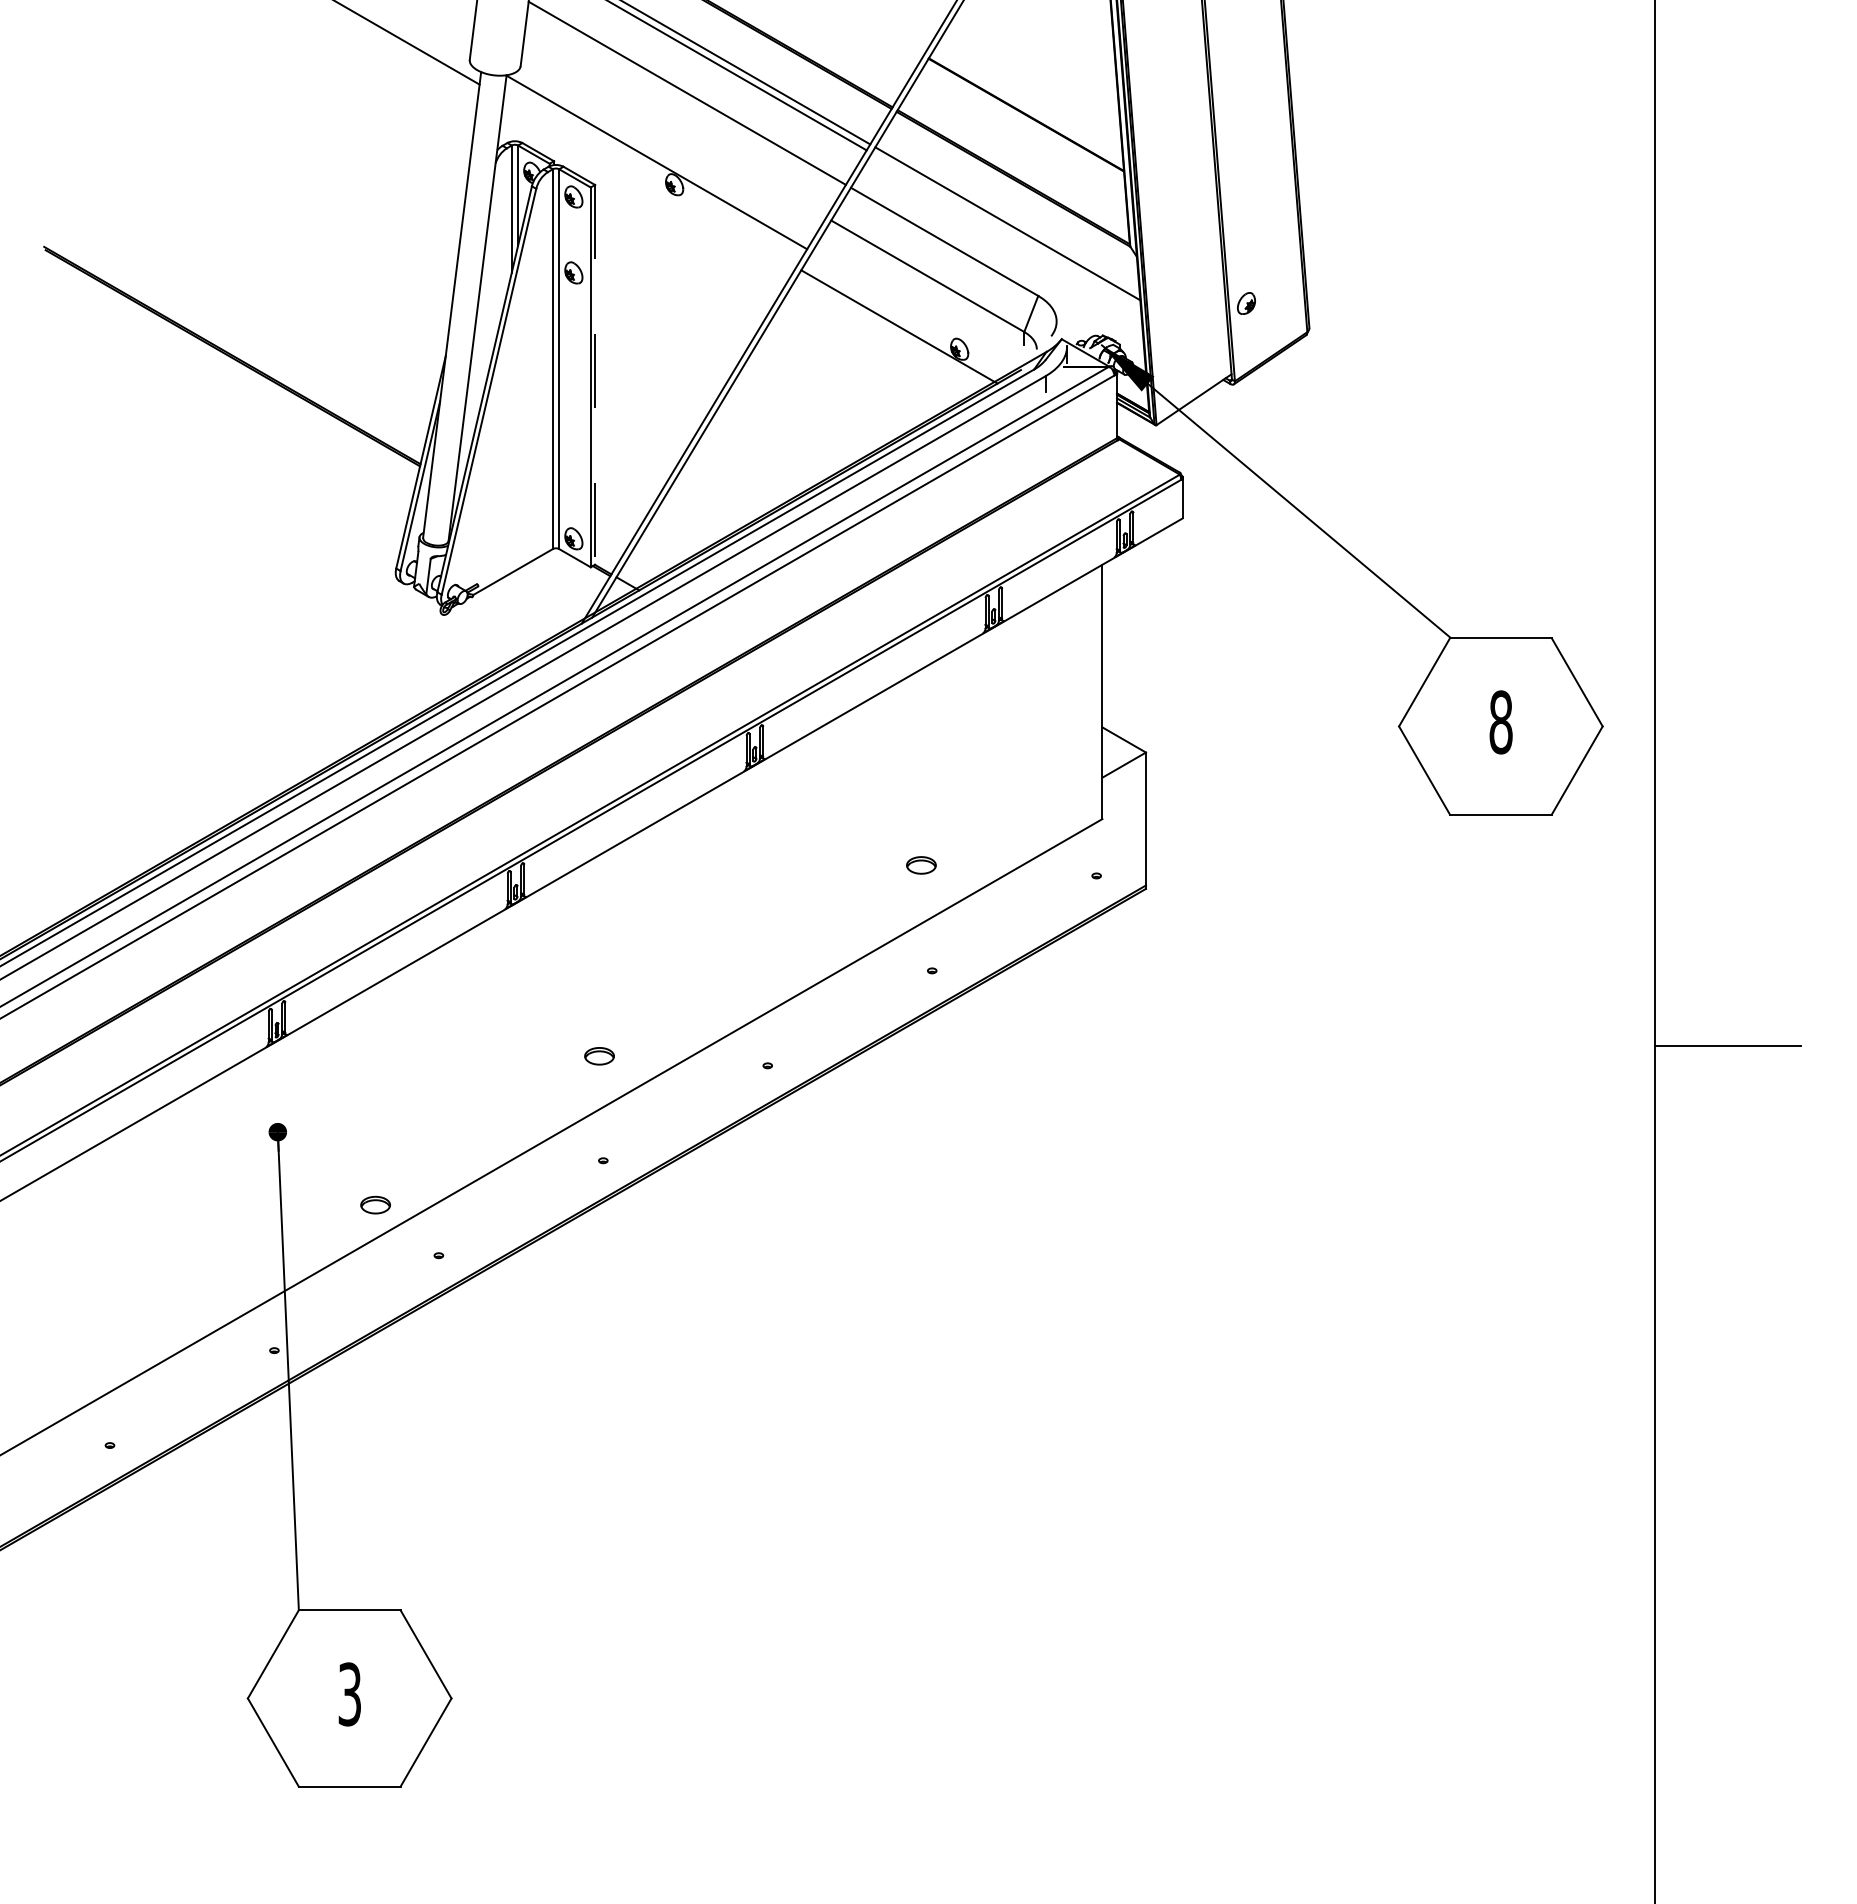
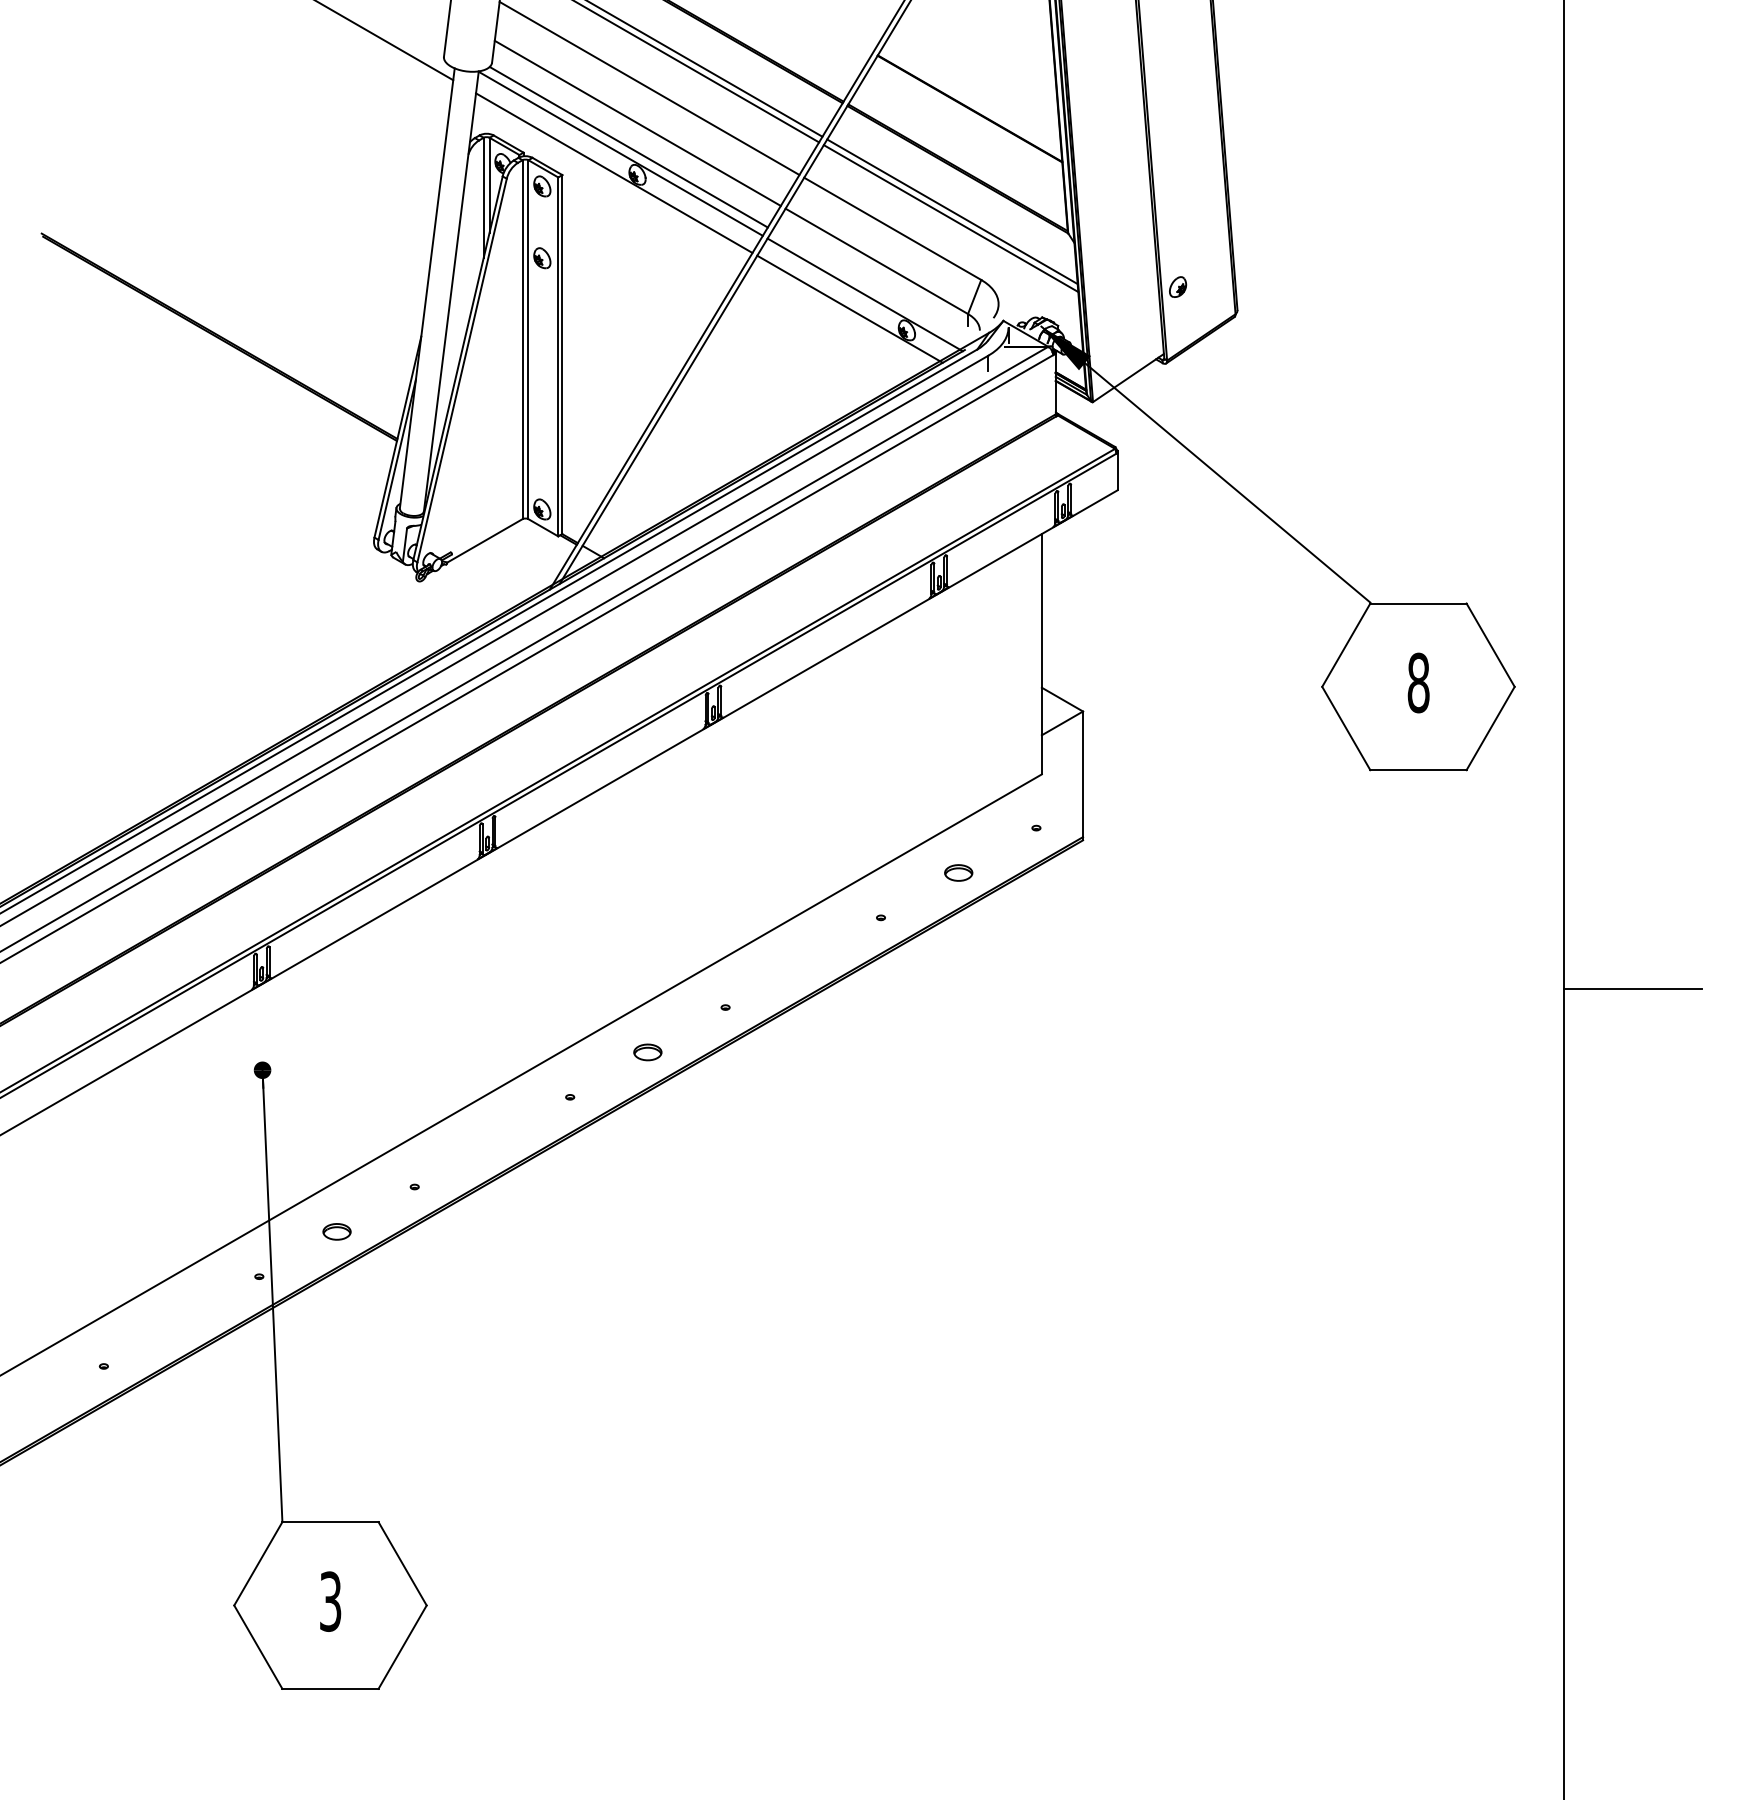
line: (674, 129) -> (637, 122), added
line: (665, 155) -> (628, 147), added
line: (649, 182) -> (613, 172), added
line: (1005, 230) -> (950, 218), added
line: (915, 311) -> (865, 294), added
line: (595, 374) -> (562, 354), dashed -> solid
part: (921, 865) -> (958, 873), moved
part: (599, 1056) -> (647, 1052), moved
part: (375, 1204) -> (336, 1231), moved

